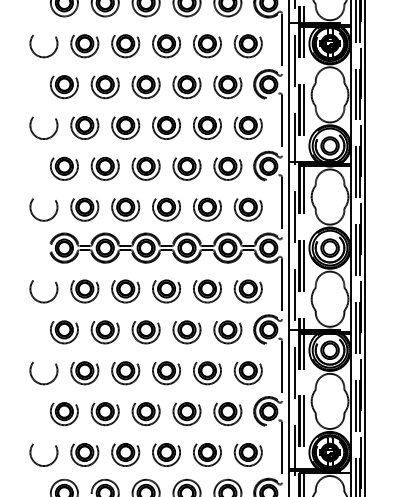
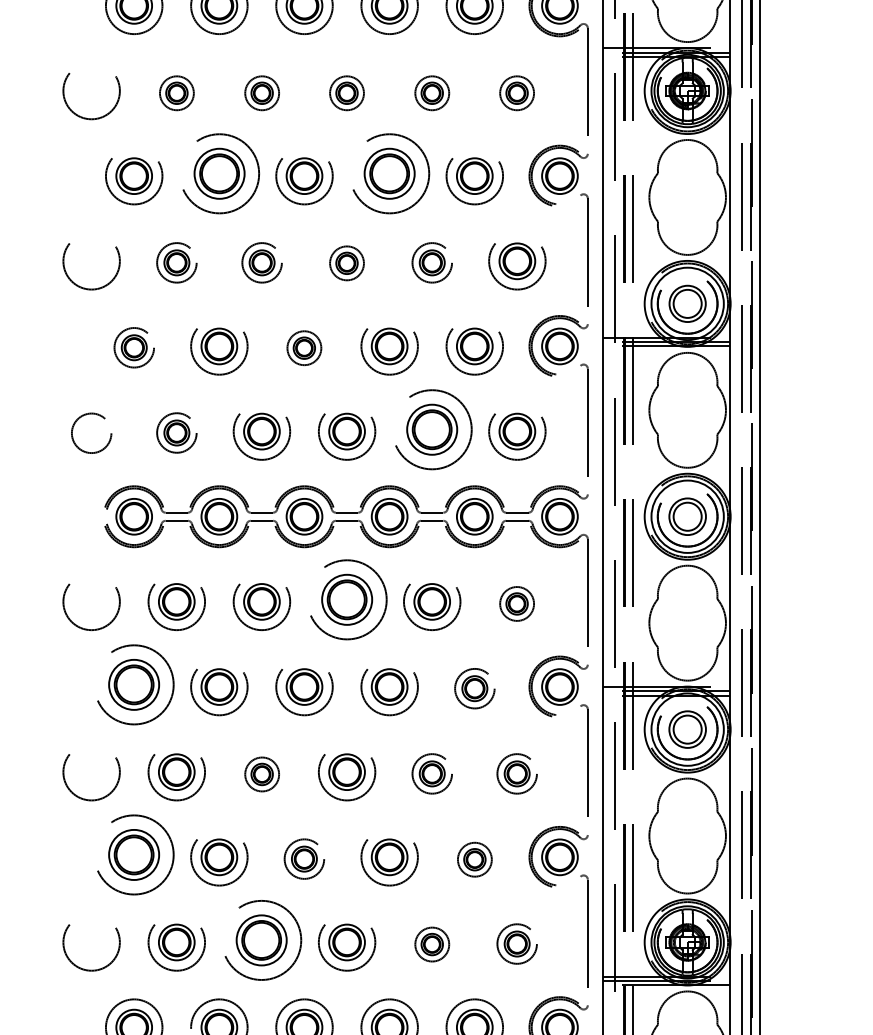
part: (84, 46) -> (176, 96), size x0.6
part: (125, 46) -> (261, 96), size x0.6
part: (166, 46) -> (346, 96), size x0.6
part: (207, 46) -> (432, 96), size x0.6
part: (247, 46) -> (515, 96), size x0.6
part: (104, 87) -> (217, 182), size x1.4
part: (186, 87) -> (388, 182), size x1.4
part: (84, 127) -> (176, 265), size x0.7
part: (125, 127) -> (261, 265), size x0.7
part: (166, 127) -> (346, 265), size x0.6
part: (207, 127) -> (432, 265), size x0.7
part: (64, 168) -> (134, 350), size x0.7
part: (145, 168) -> (303, 350), size x0.6
circle: (43, 209) -> (90, 436), size x0.7
part: (84, 209) -> (176, 436), size x0.7
part: (207, 209) -> (432, 436), size x1.4
part: (166, 291) -> (346, 607), size x1.4
part: (247, 291) -> (515, 607), size x0.6
part: (64, 332) -> (134, 692), size x1.4
part: (227, 332) -> (473, 692), size x0.7
part: (125, 373) -> (261, 777), size x0.6
part: (207, 373) -> (432, 777), size x0.7
part: (247, 373) -> (515, 777), size x0.7
part: (64, 414) -> (134, 863), size x1.4
part: (145, 414) -> (303, 863), size x0.7
part: (227, 414) -> (473, 863), size x0.6
part: (125, 454) -> (261, 946), size x1.4
part: (207, 454) -> (432, 946), size x0.6
part: (247, 454) -> (515, 946), size x0.7

